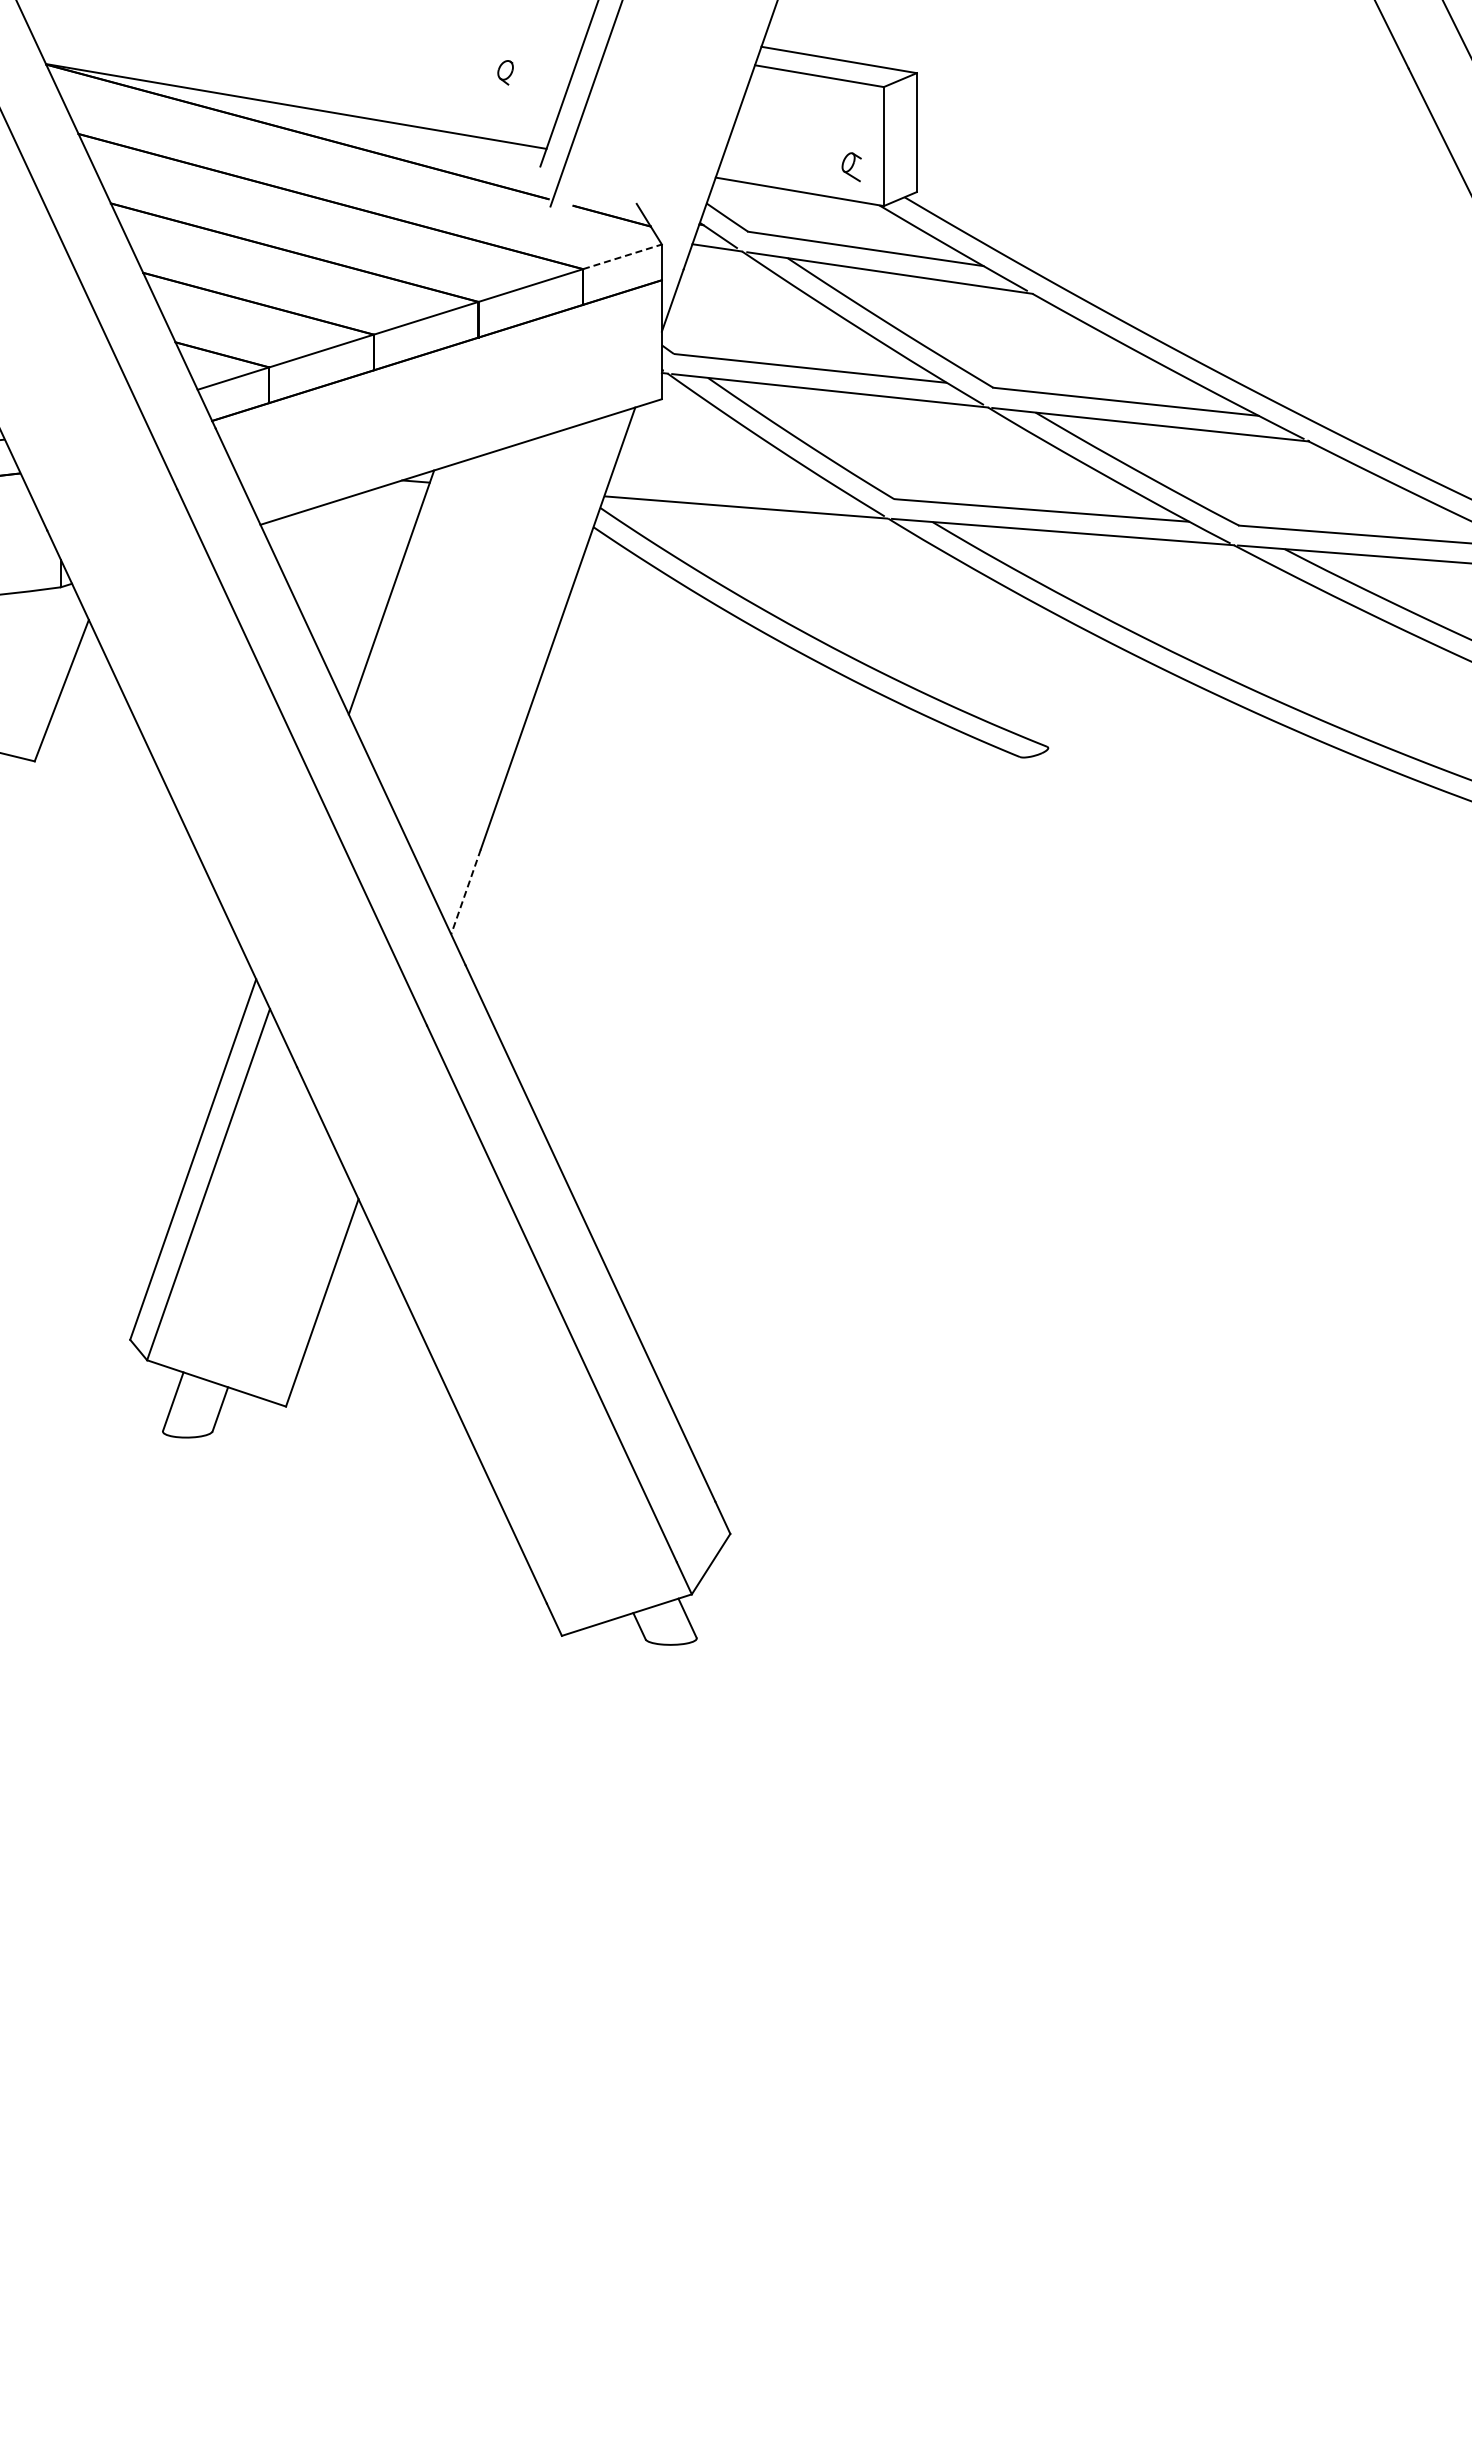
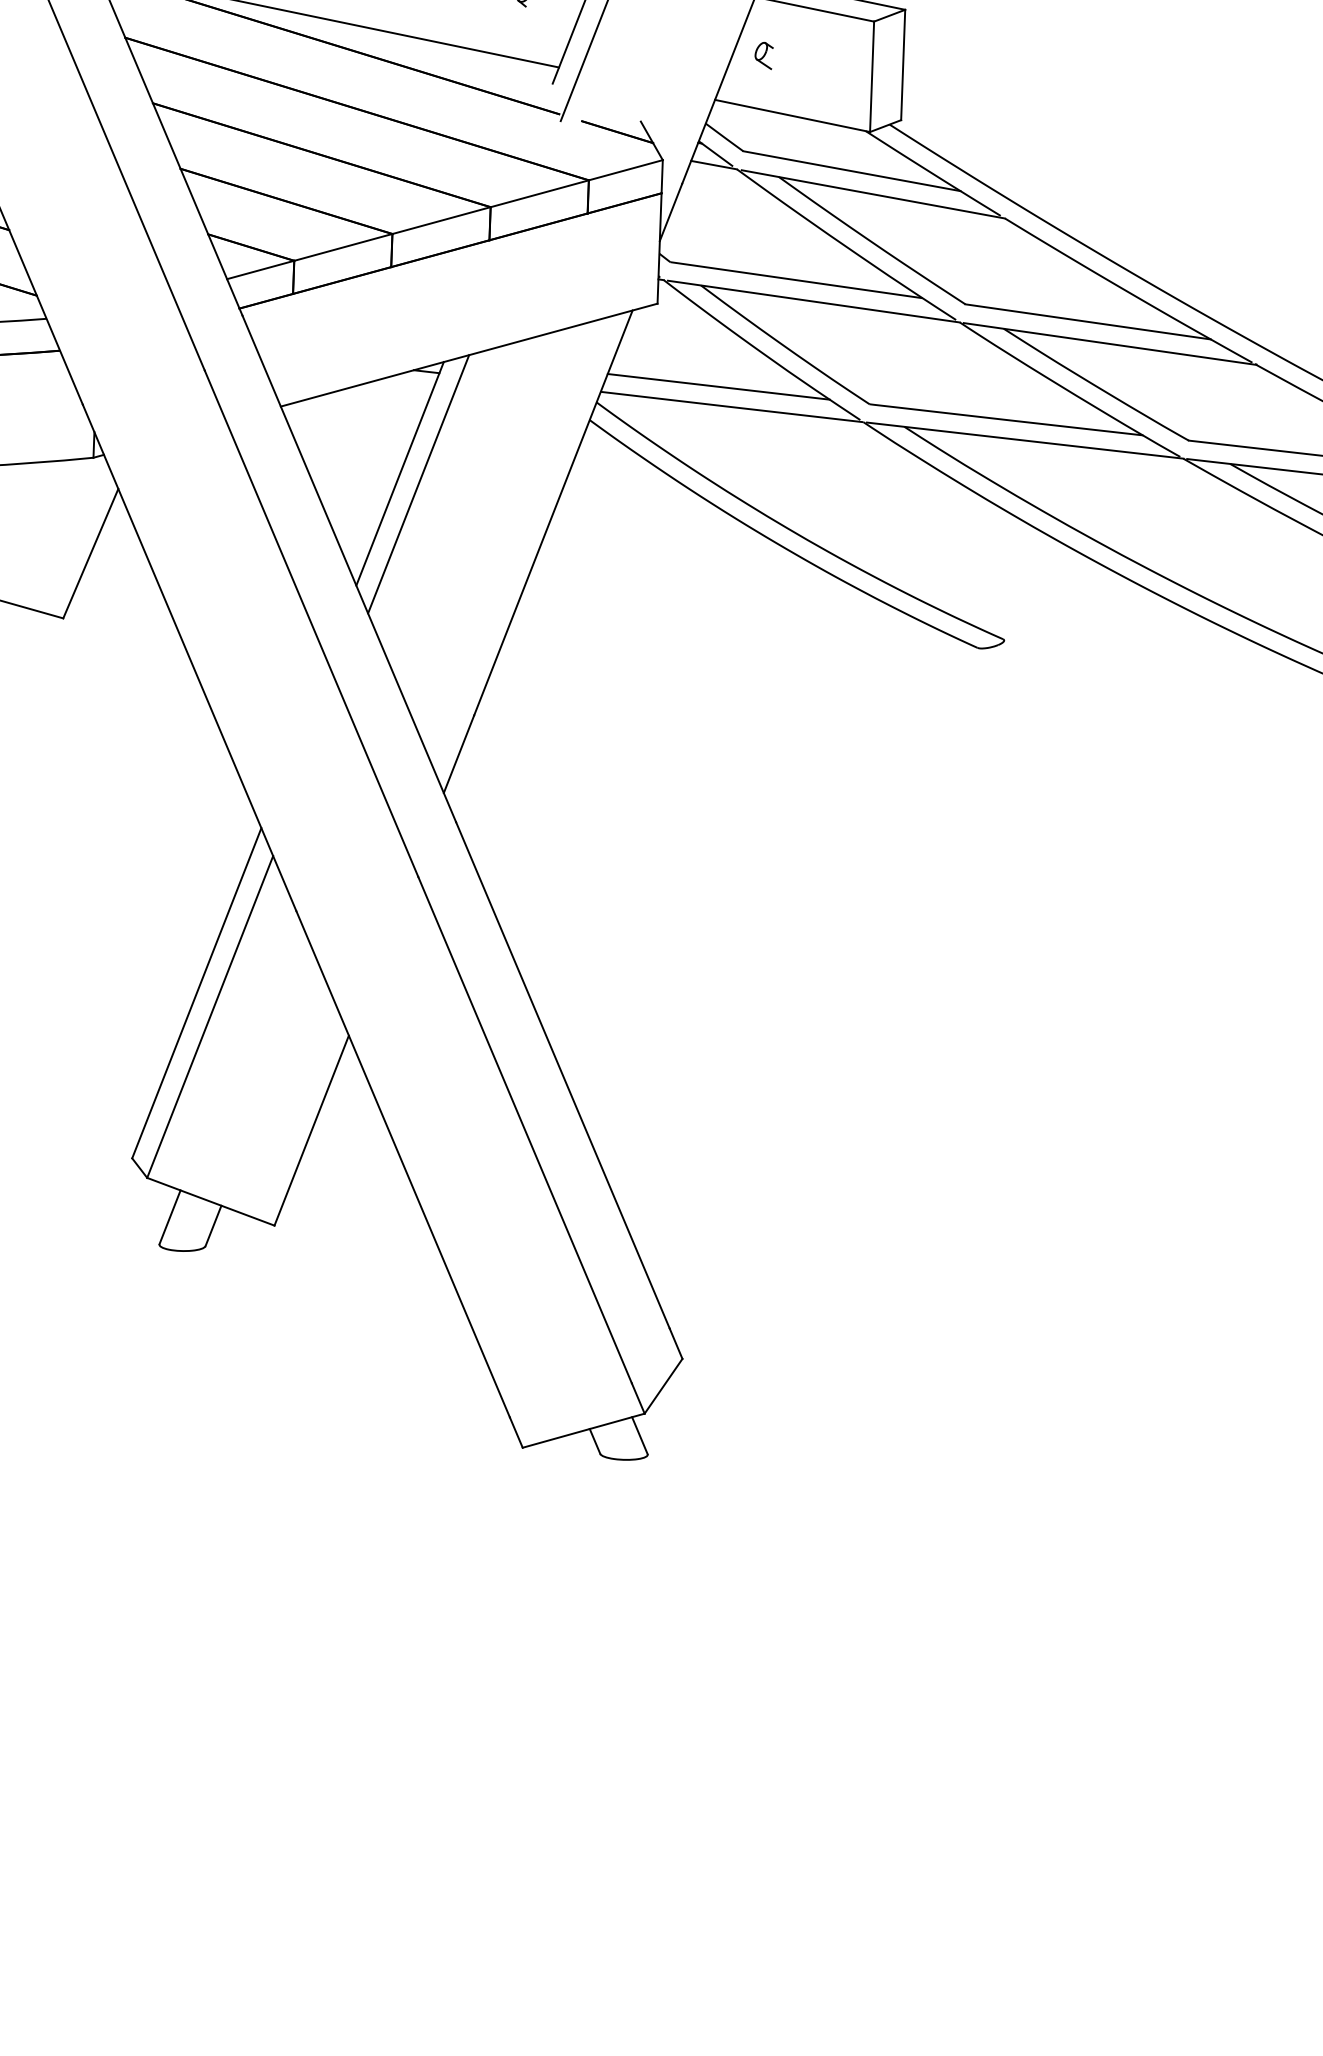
part: (851, 167) -> (763, 56), moved
line: (622, 256) -> (625, 169), dashed -> solid
line: (731, 485) -> (719, 386), added
line: (411, 602) -> (418, 483), added
line: (466, 891) -> (459, 753), dashed -> solid

